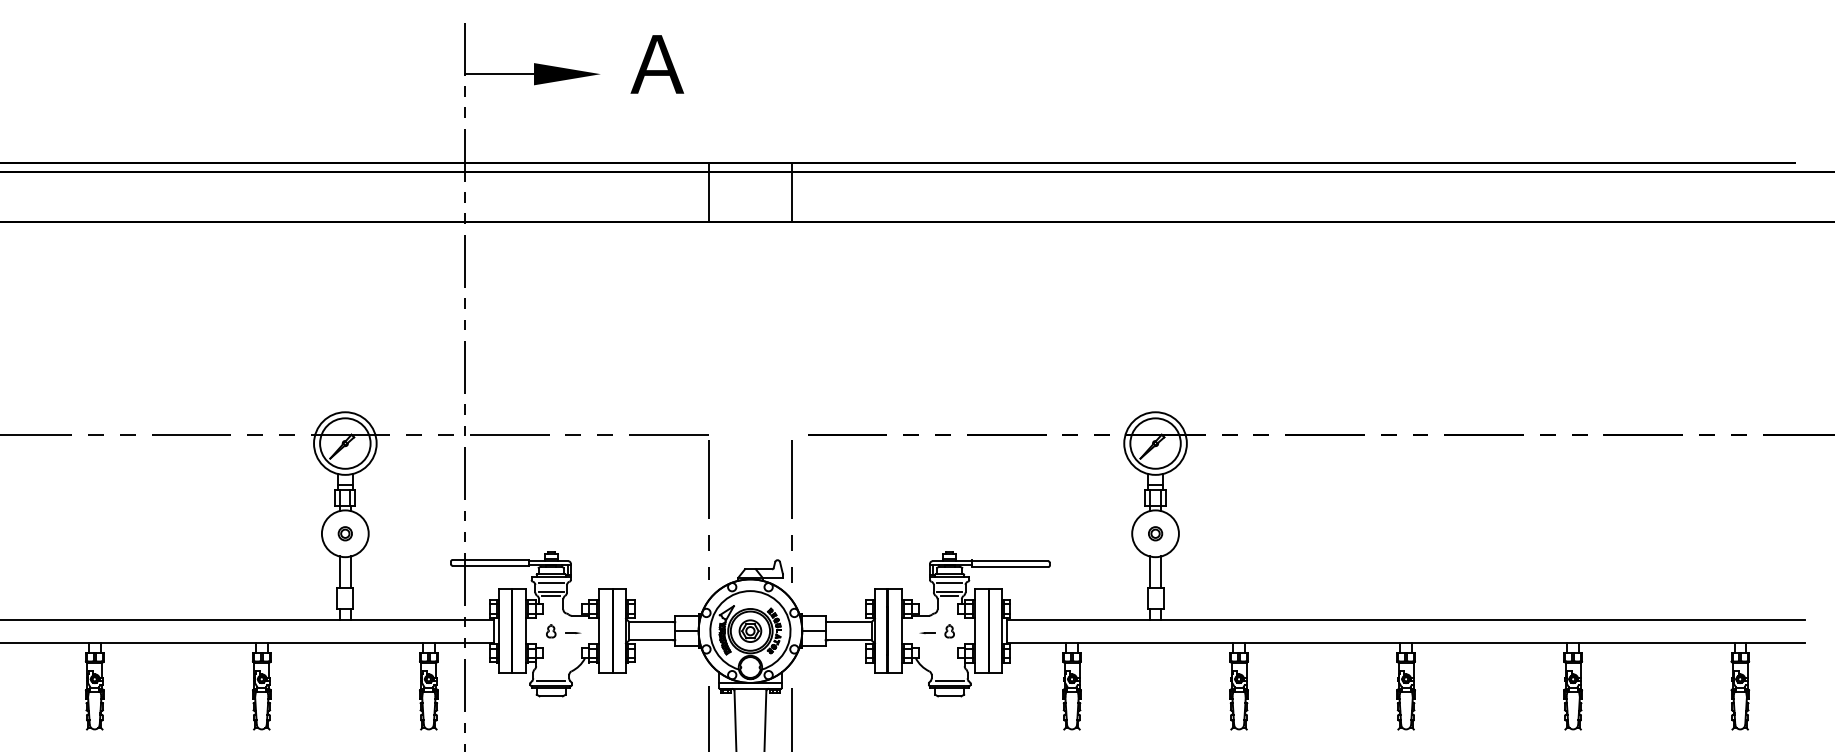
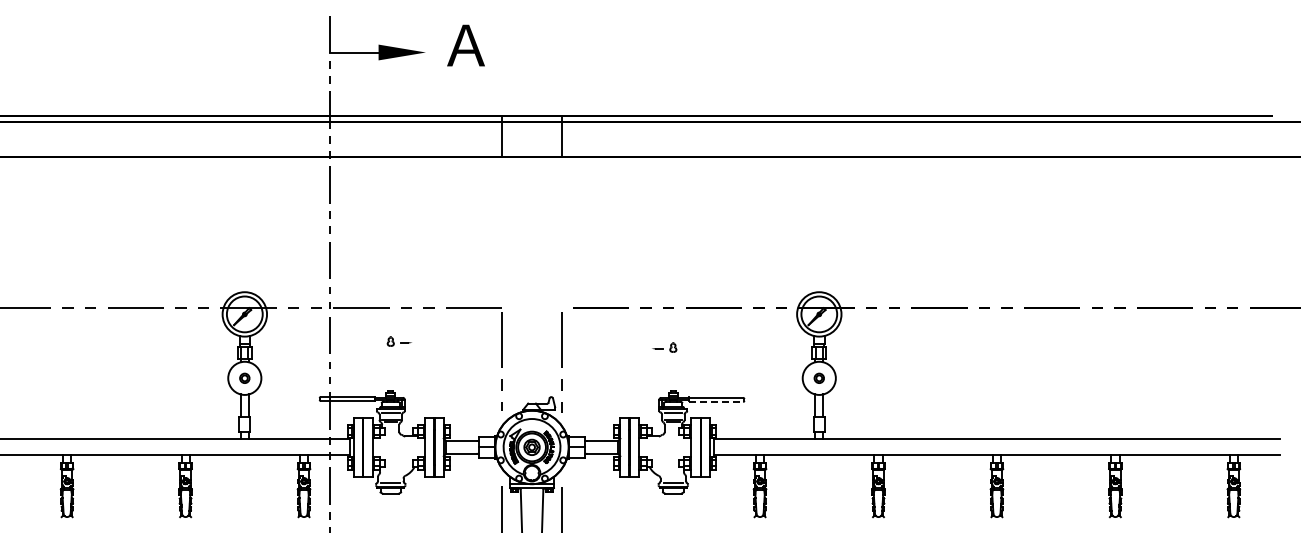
line: (1010, 567) -> (716, 402), solid -> dashed
part: (562, 631) -> (398, 341), moved
part: (937, 631) -> (664, 347), moved

